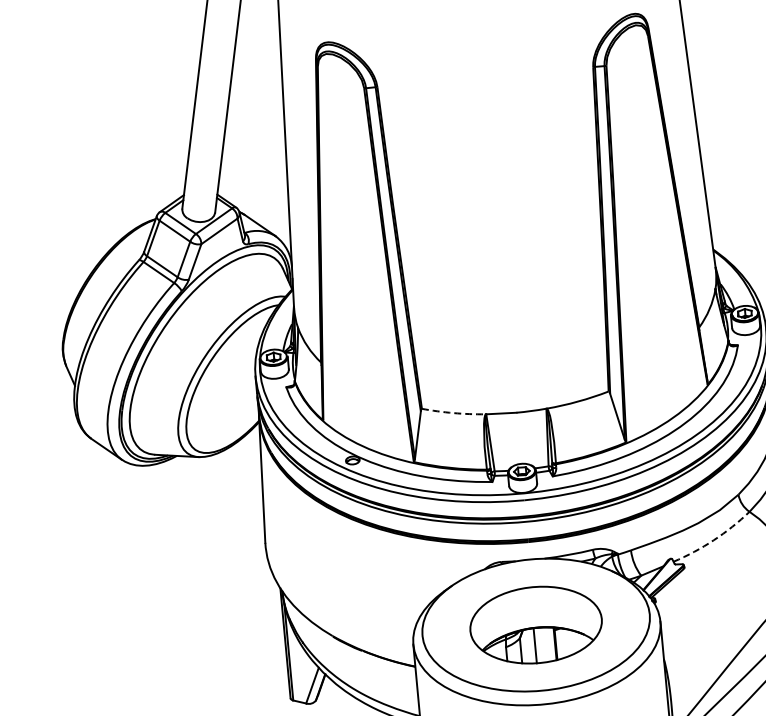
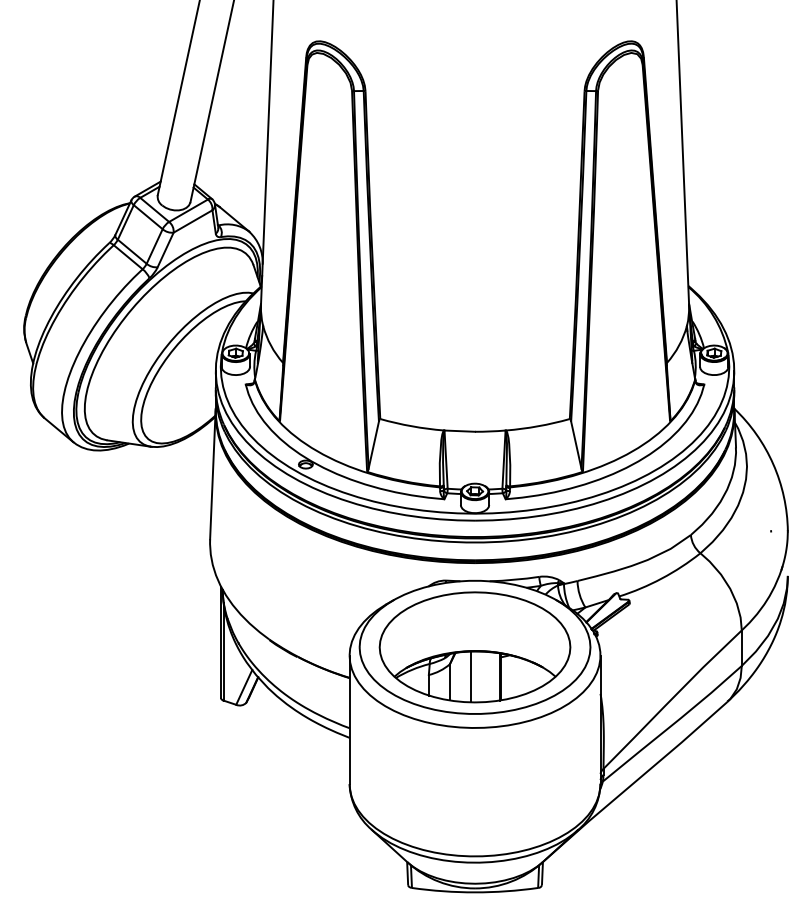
arc: (453, 413) -> (411, 426), dashed -> solid
arc: (713, 540) -> (661, 578), dashed -> solid
part: (535, 625) -> (474, 647), size x1.43

